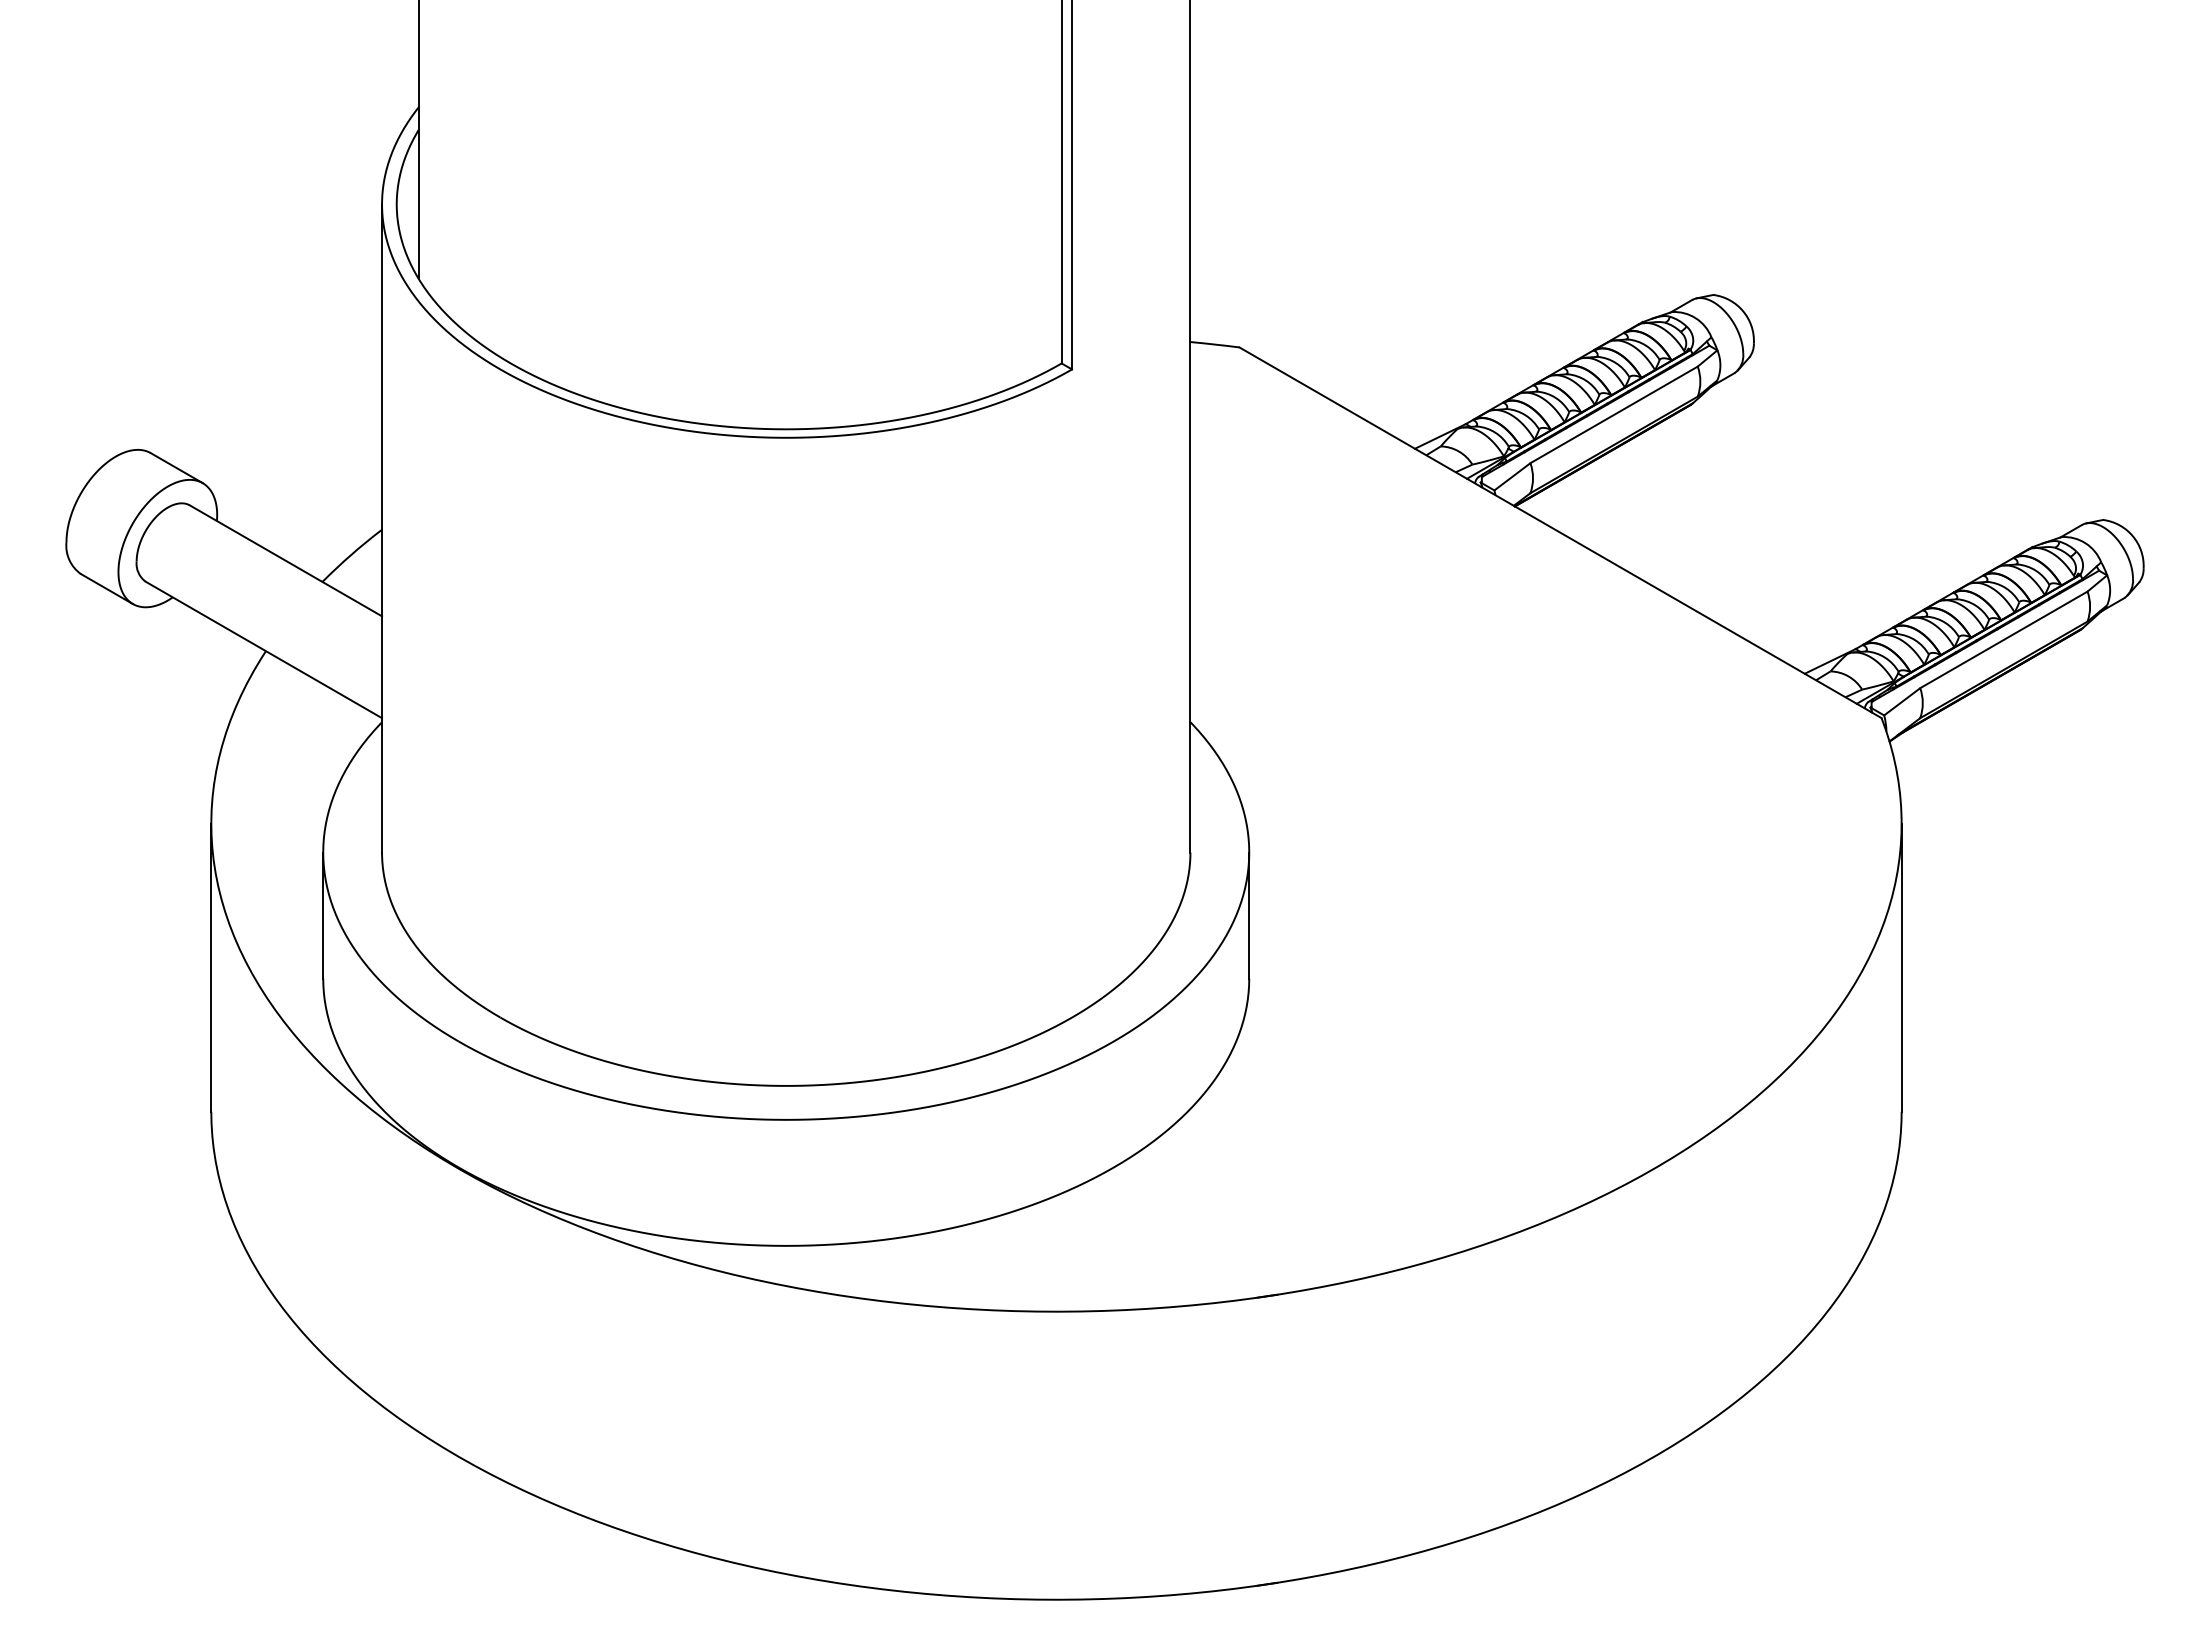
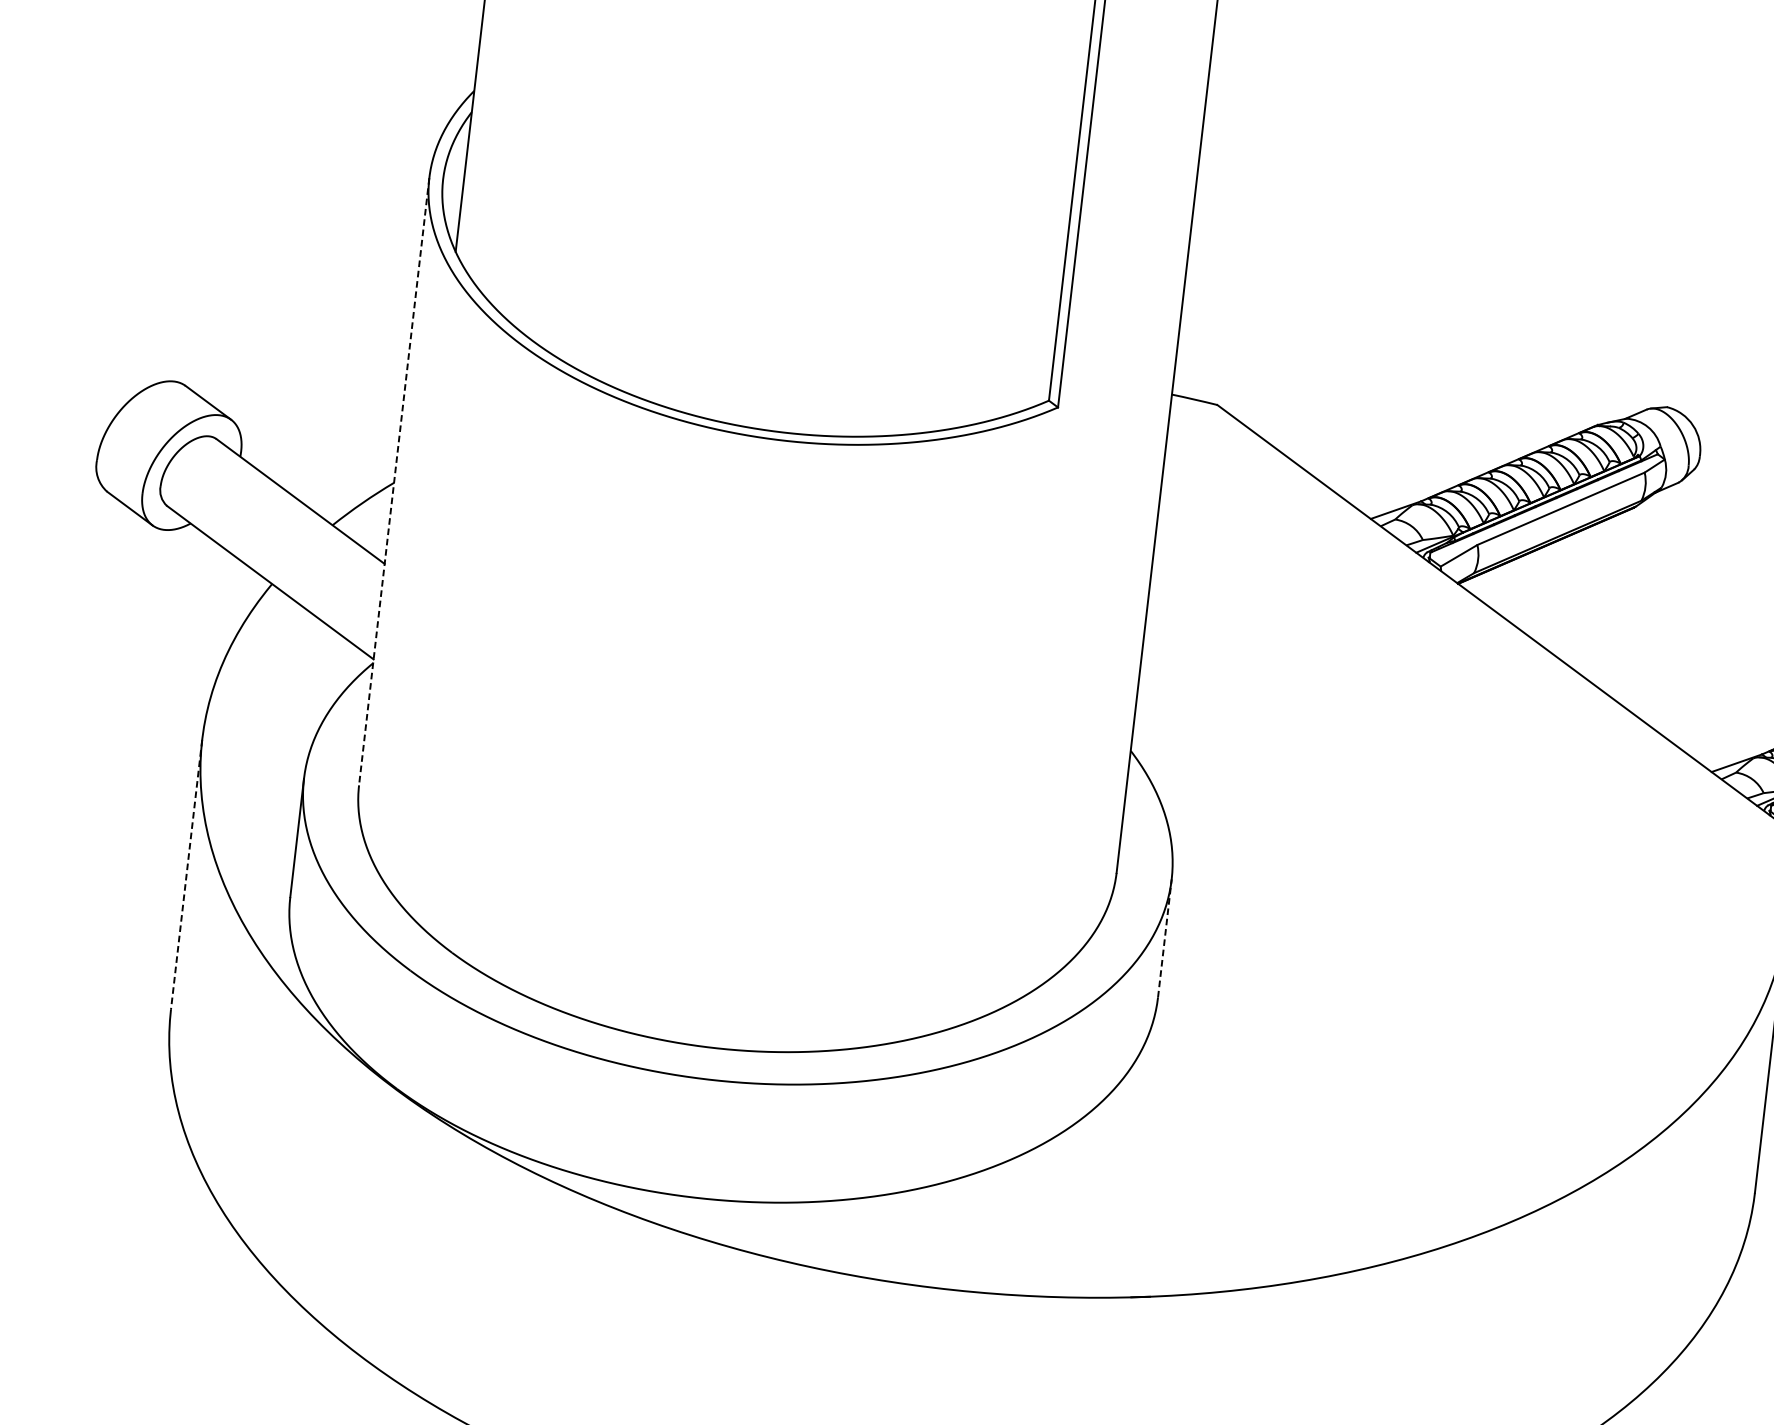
line: (382, 529) -> (394, 482), solid -> dashed
line: (1249, 915) -> (1165, 938), solid -> dashed
line: (211, 968) -> (186, 875), solid -> dashed

